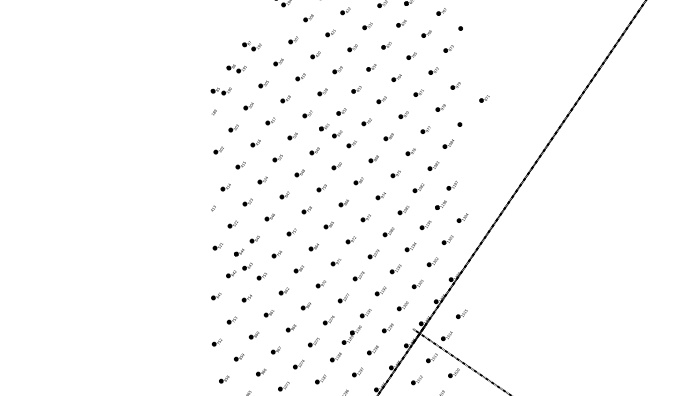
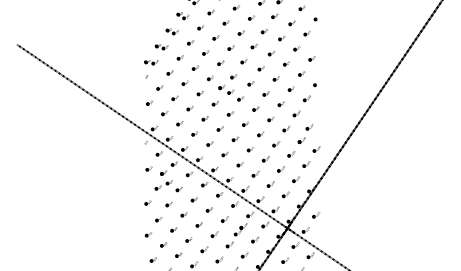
part: (266, 24) -> (182, 16), added
part: (483, 98) -> (331, 67), removed
line: (226, 202) -> (155, 138), added

